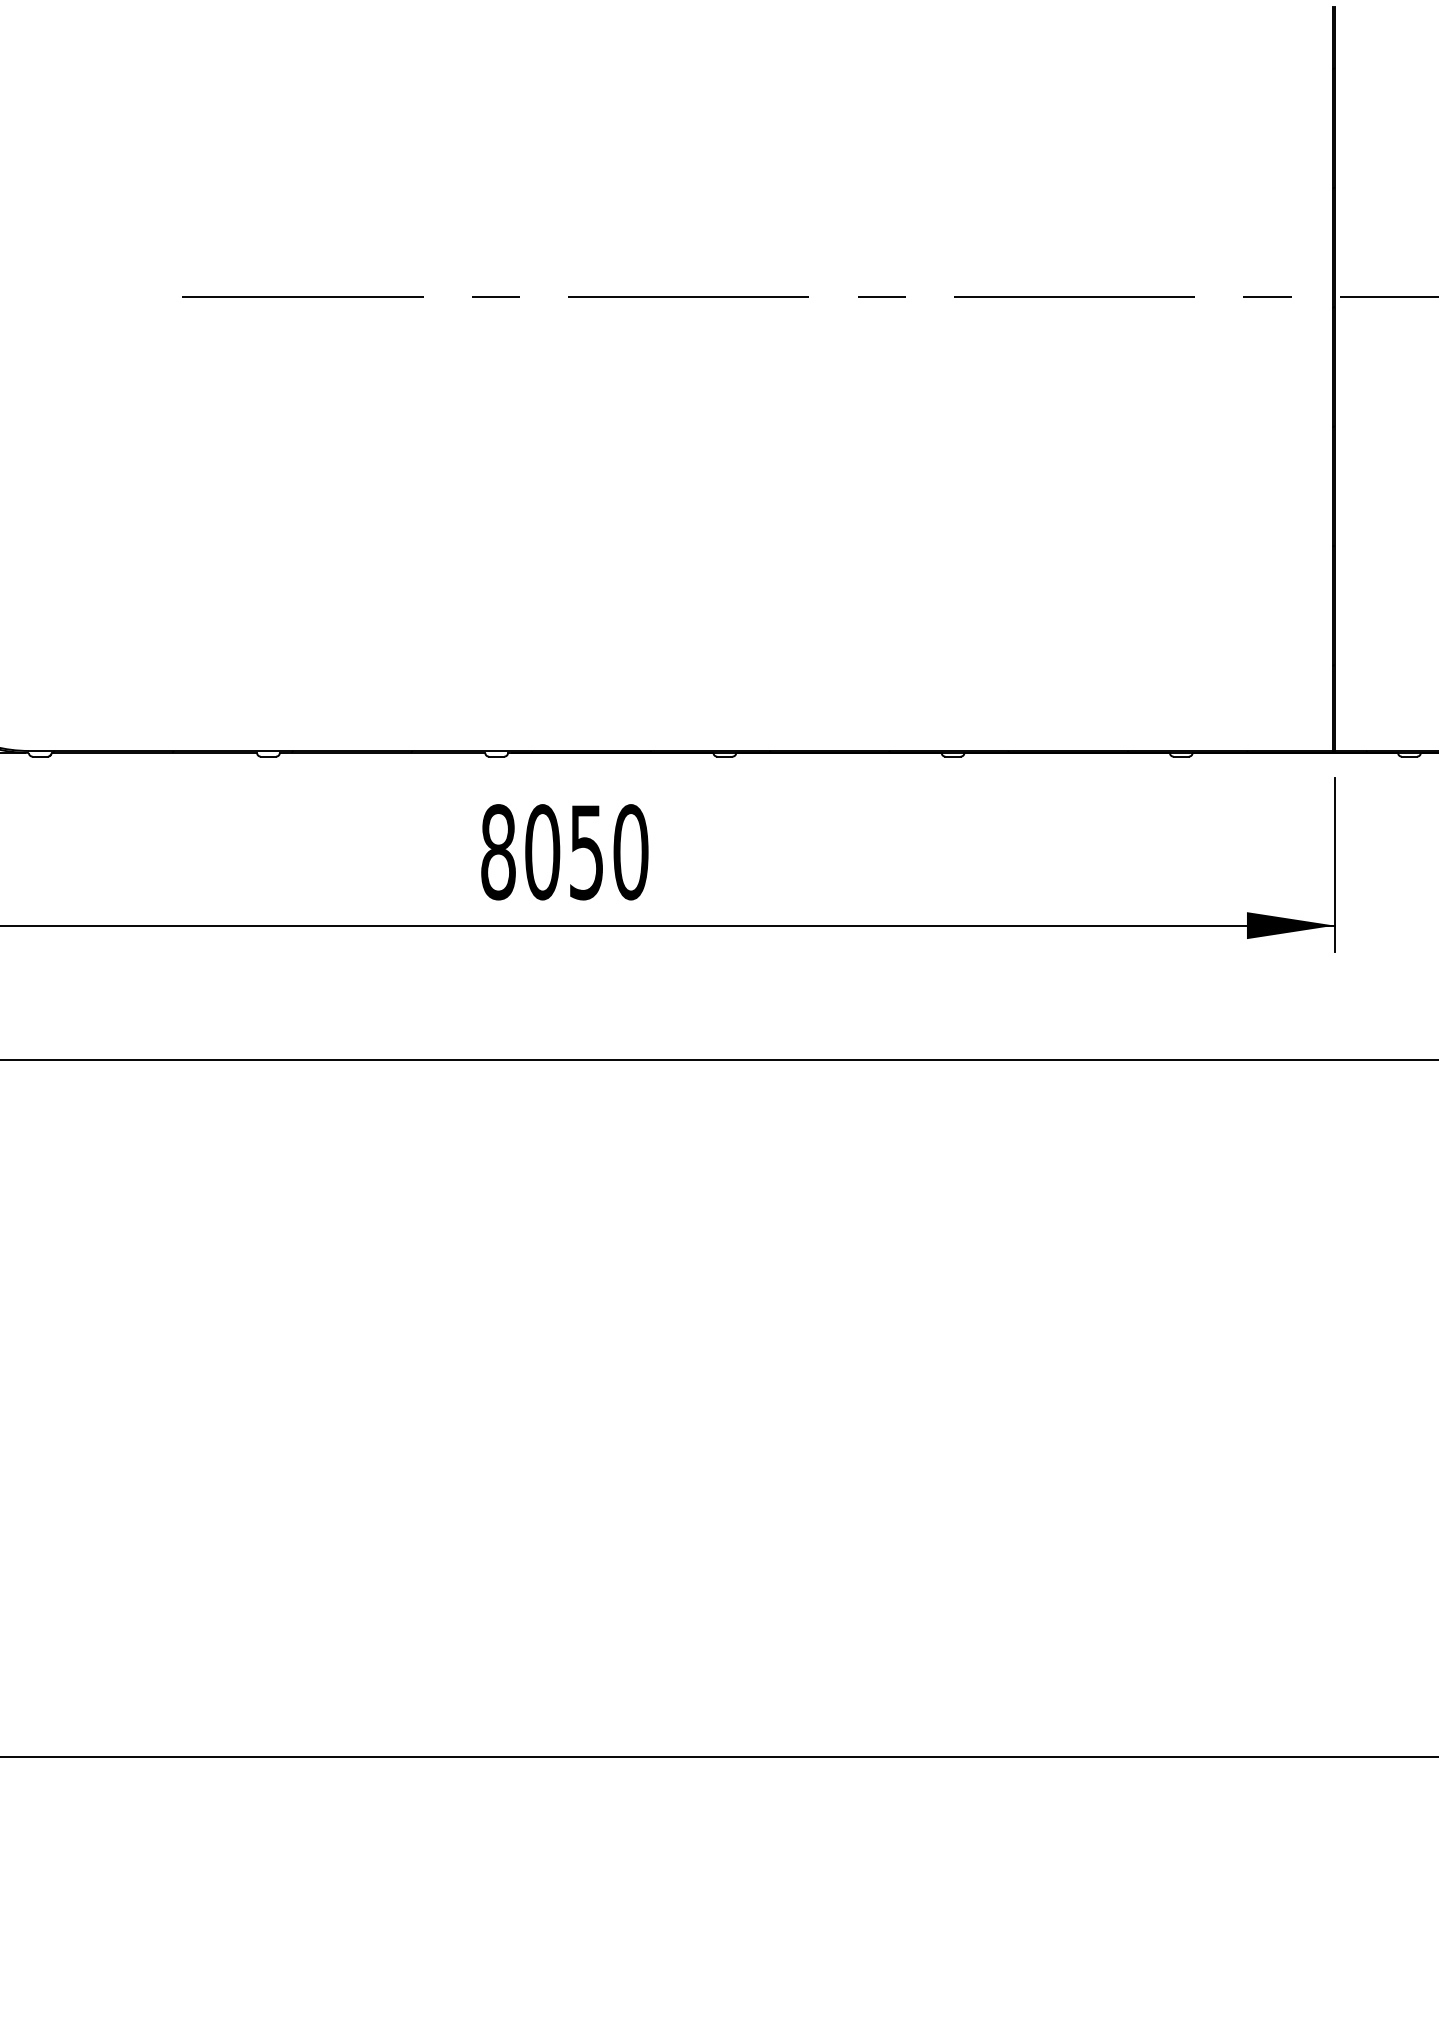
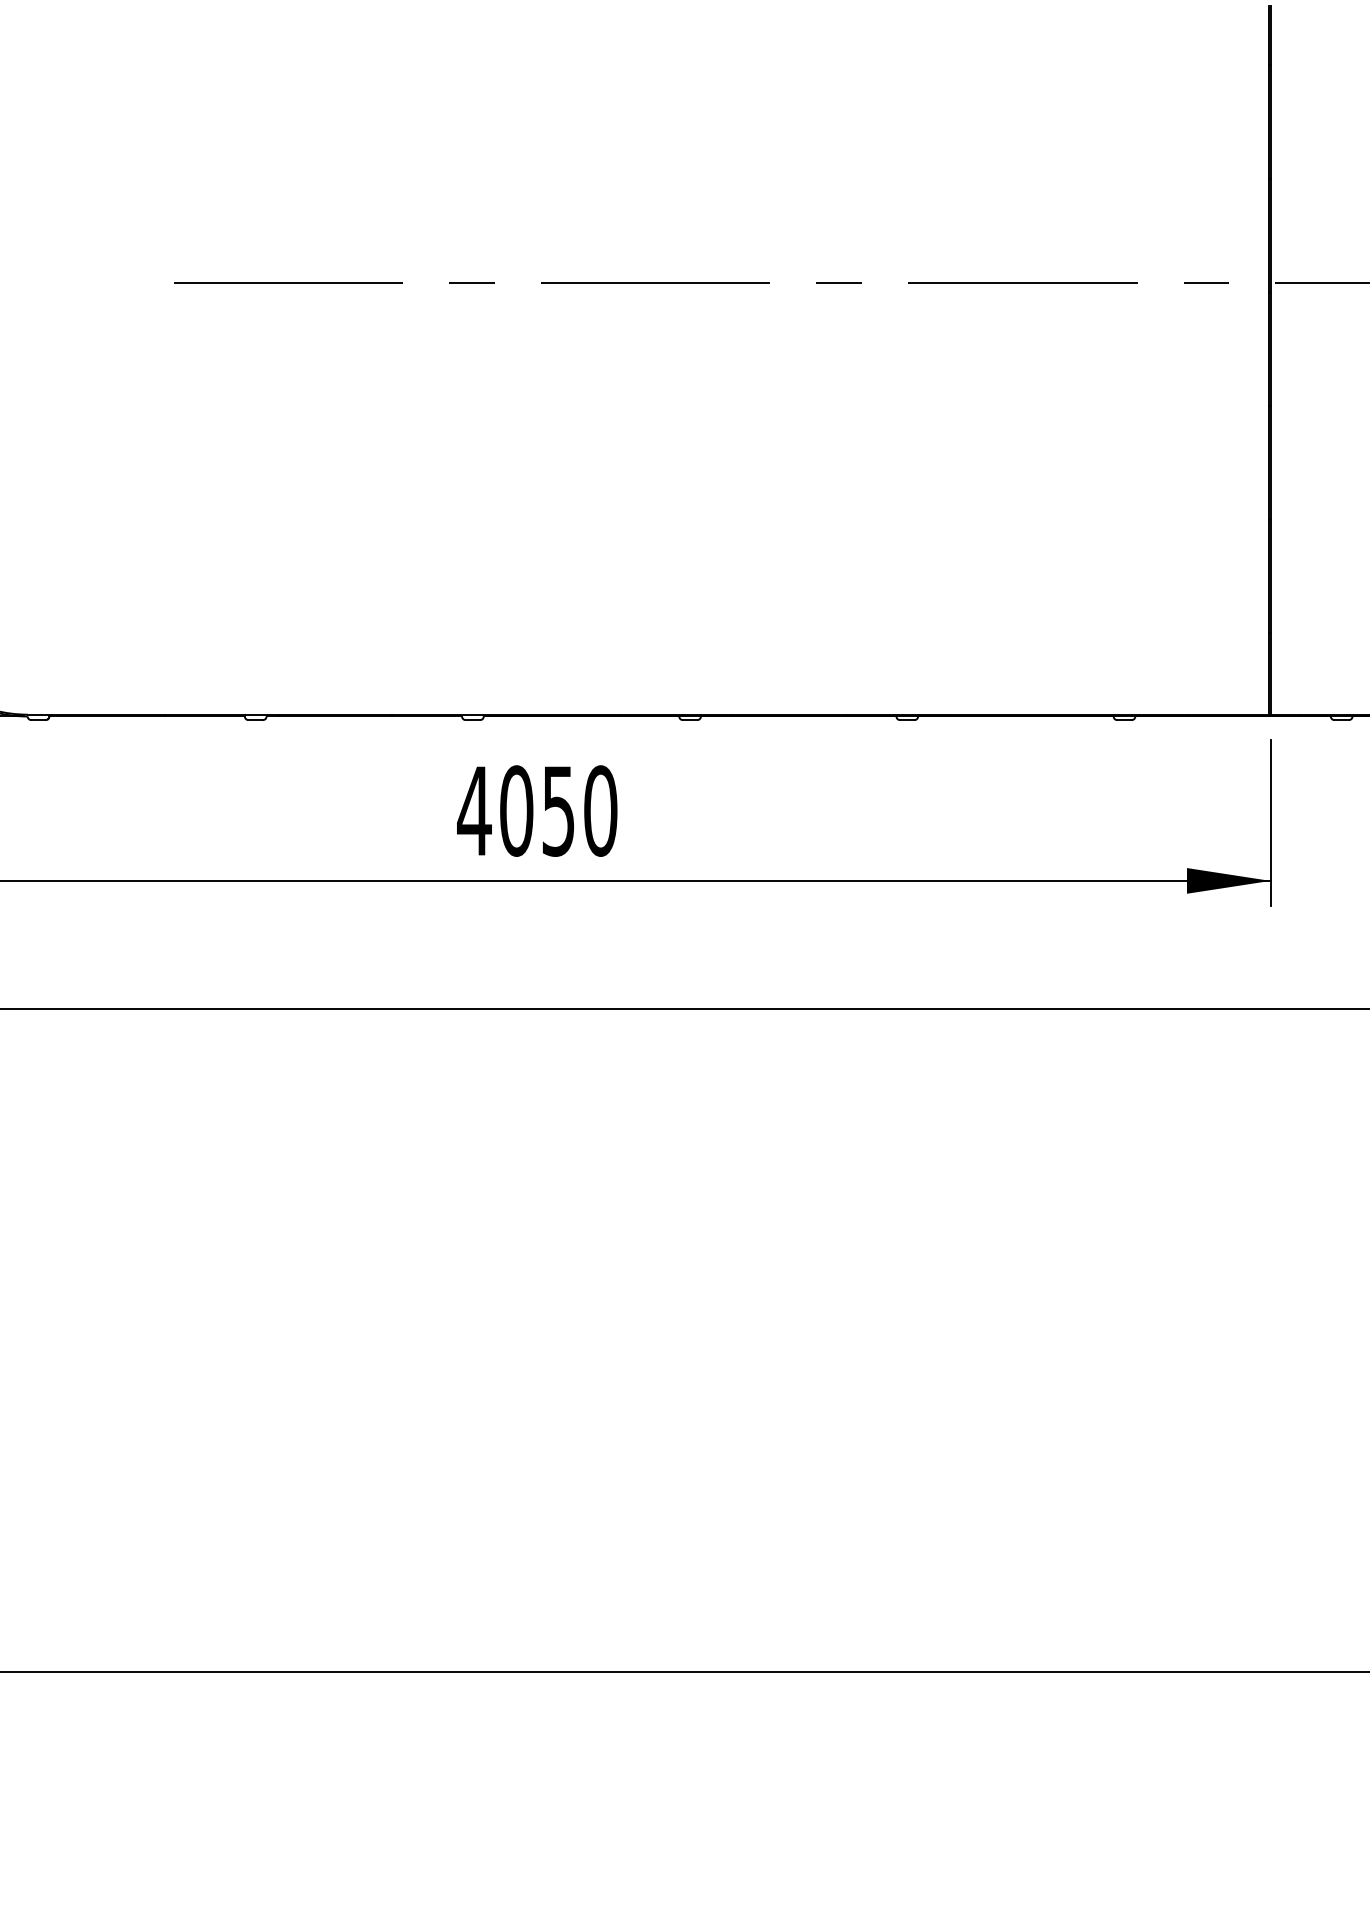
text: (498, 851) -> (474, 810), 8050 -> 4050

